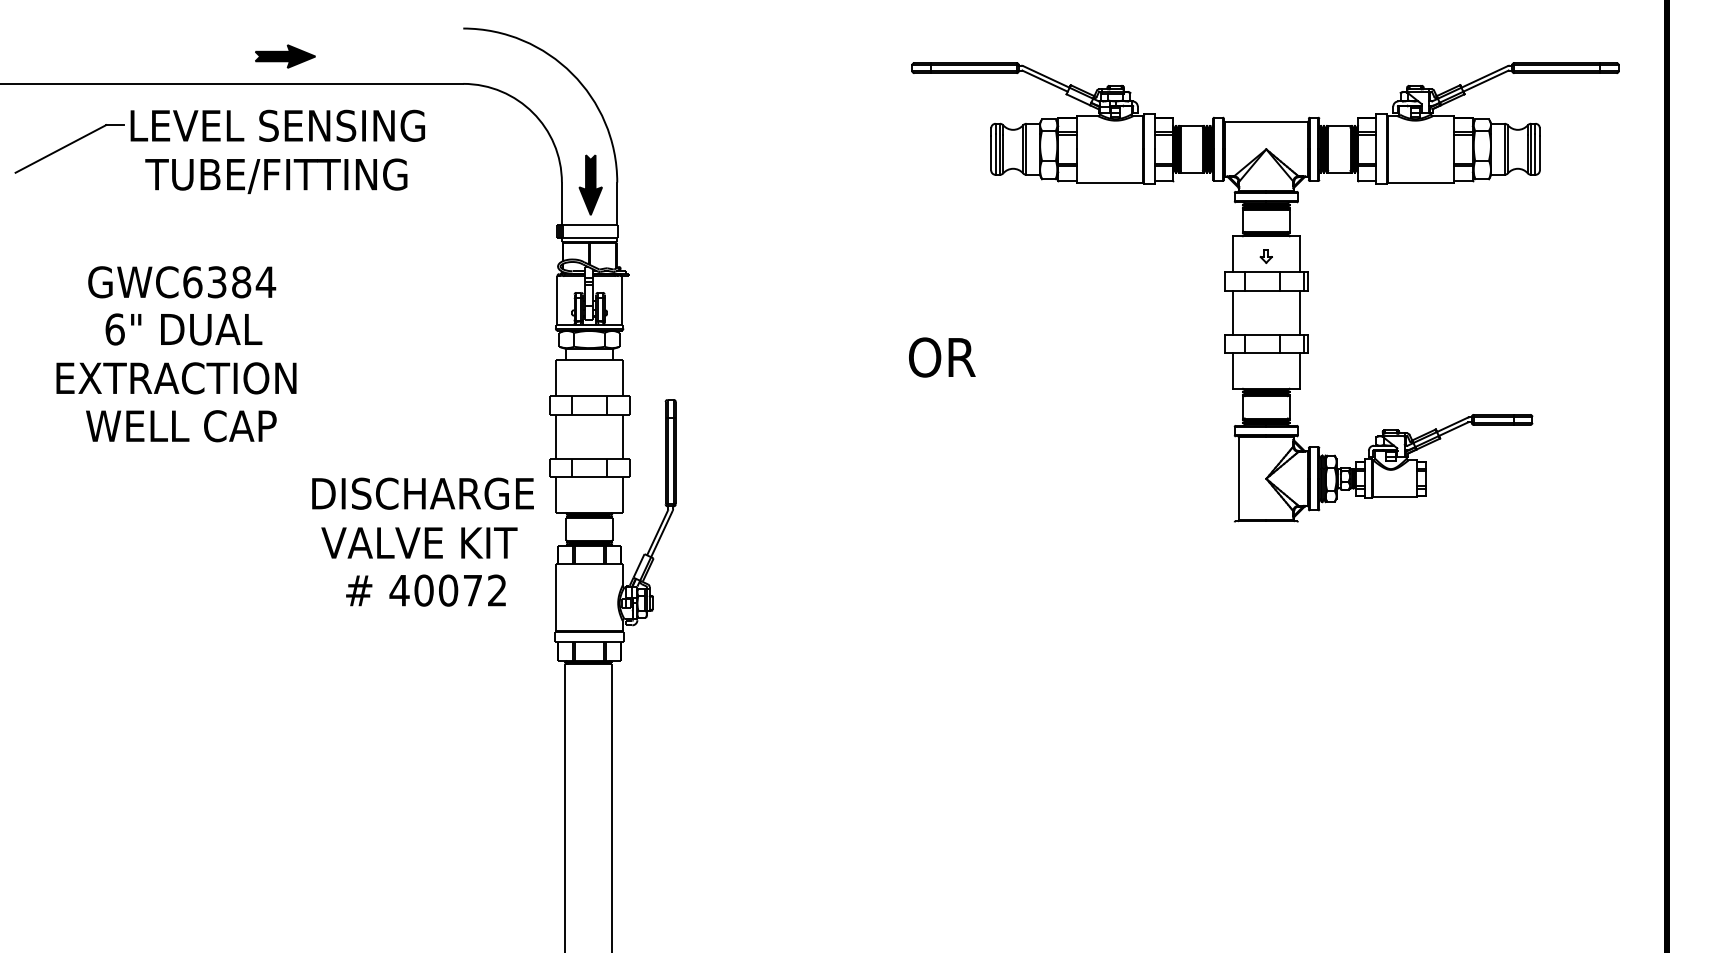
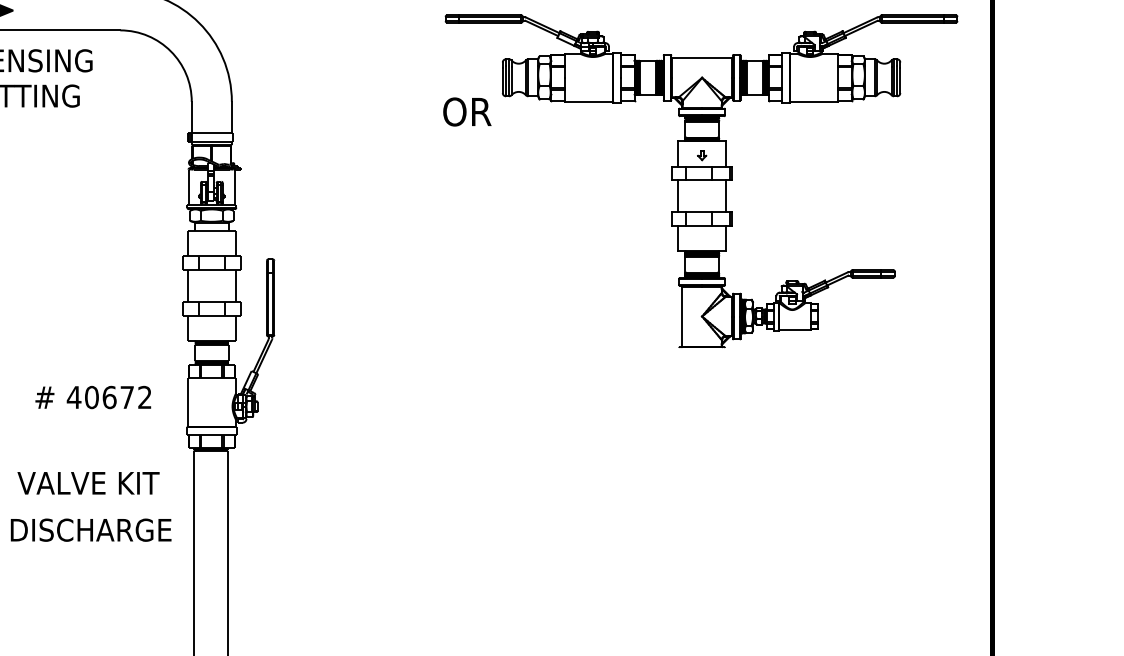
part: (590, 184) -> (212, 103), removed
text: (942, 357) -> (467, 111), moved
text: (422, 493) -> (90, 530), moved
text: (419, 542) -> (88, 482), moved
text: (448, 590) -> (109, 397), 40072 -> 40672

